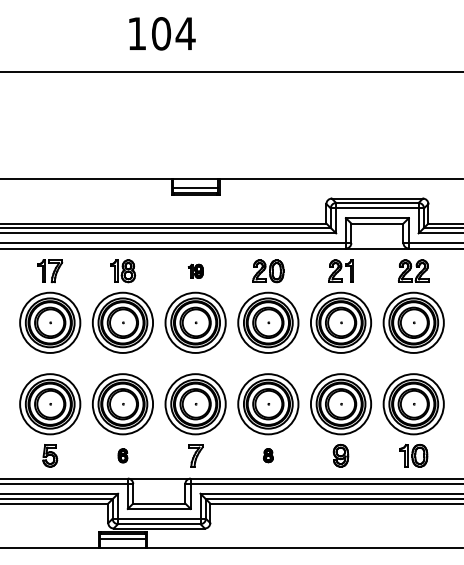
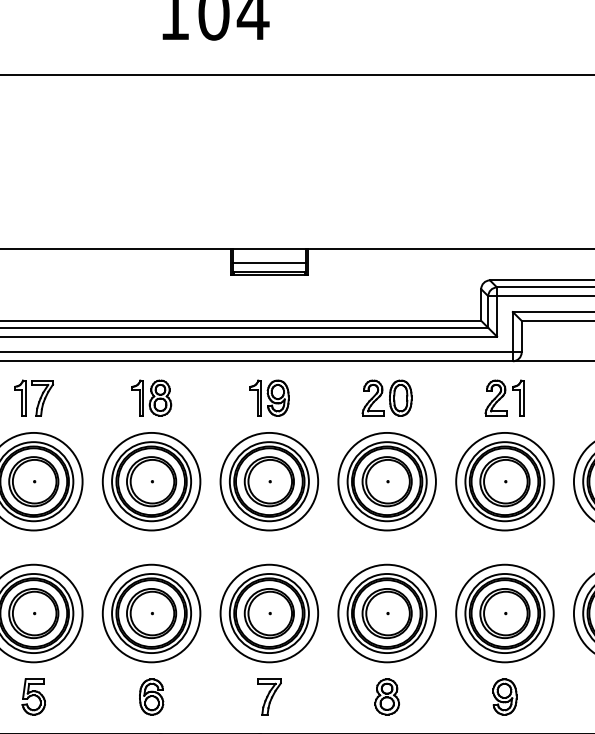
part: (195, 271) -> (269, 398), size x1.67
part: (122, 455) -> (150, 696), size x1.67
part: (268, 455) -> (387, 696), size x1.67

